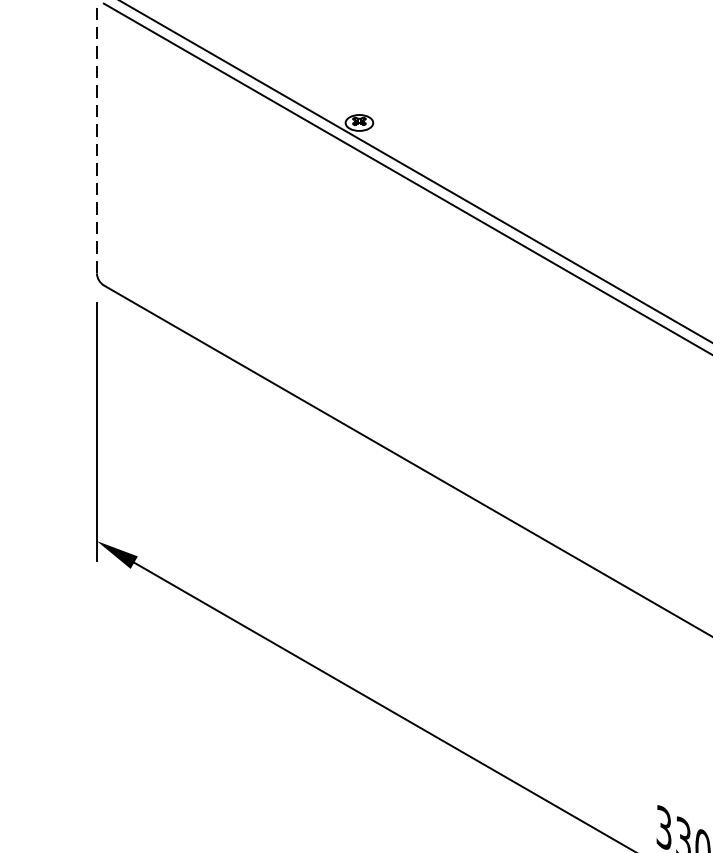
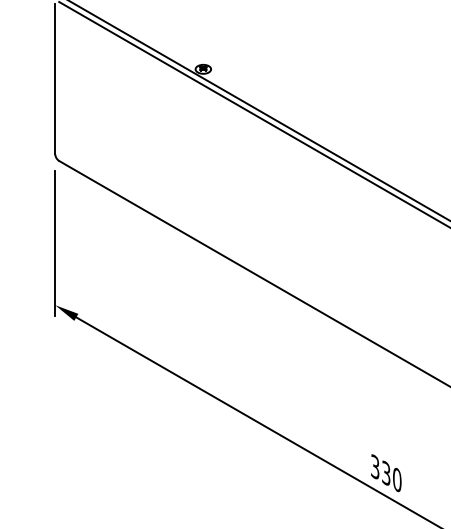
line: (97, 141) -> (55, 79), dashed -> solid

